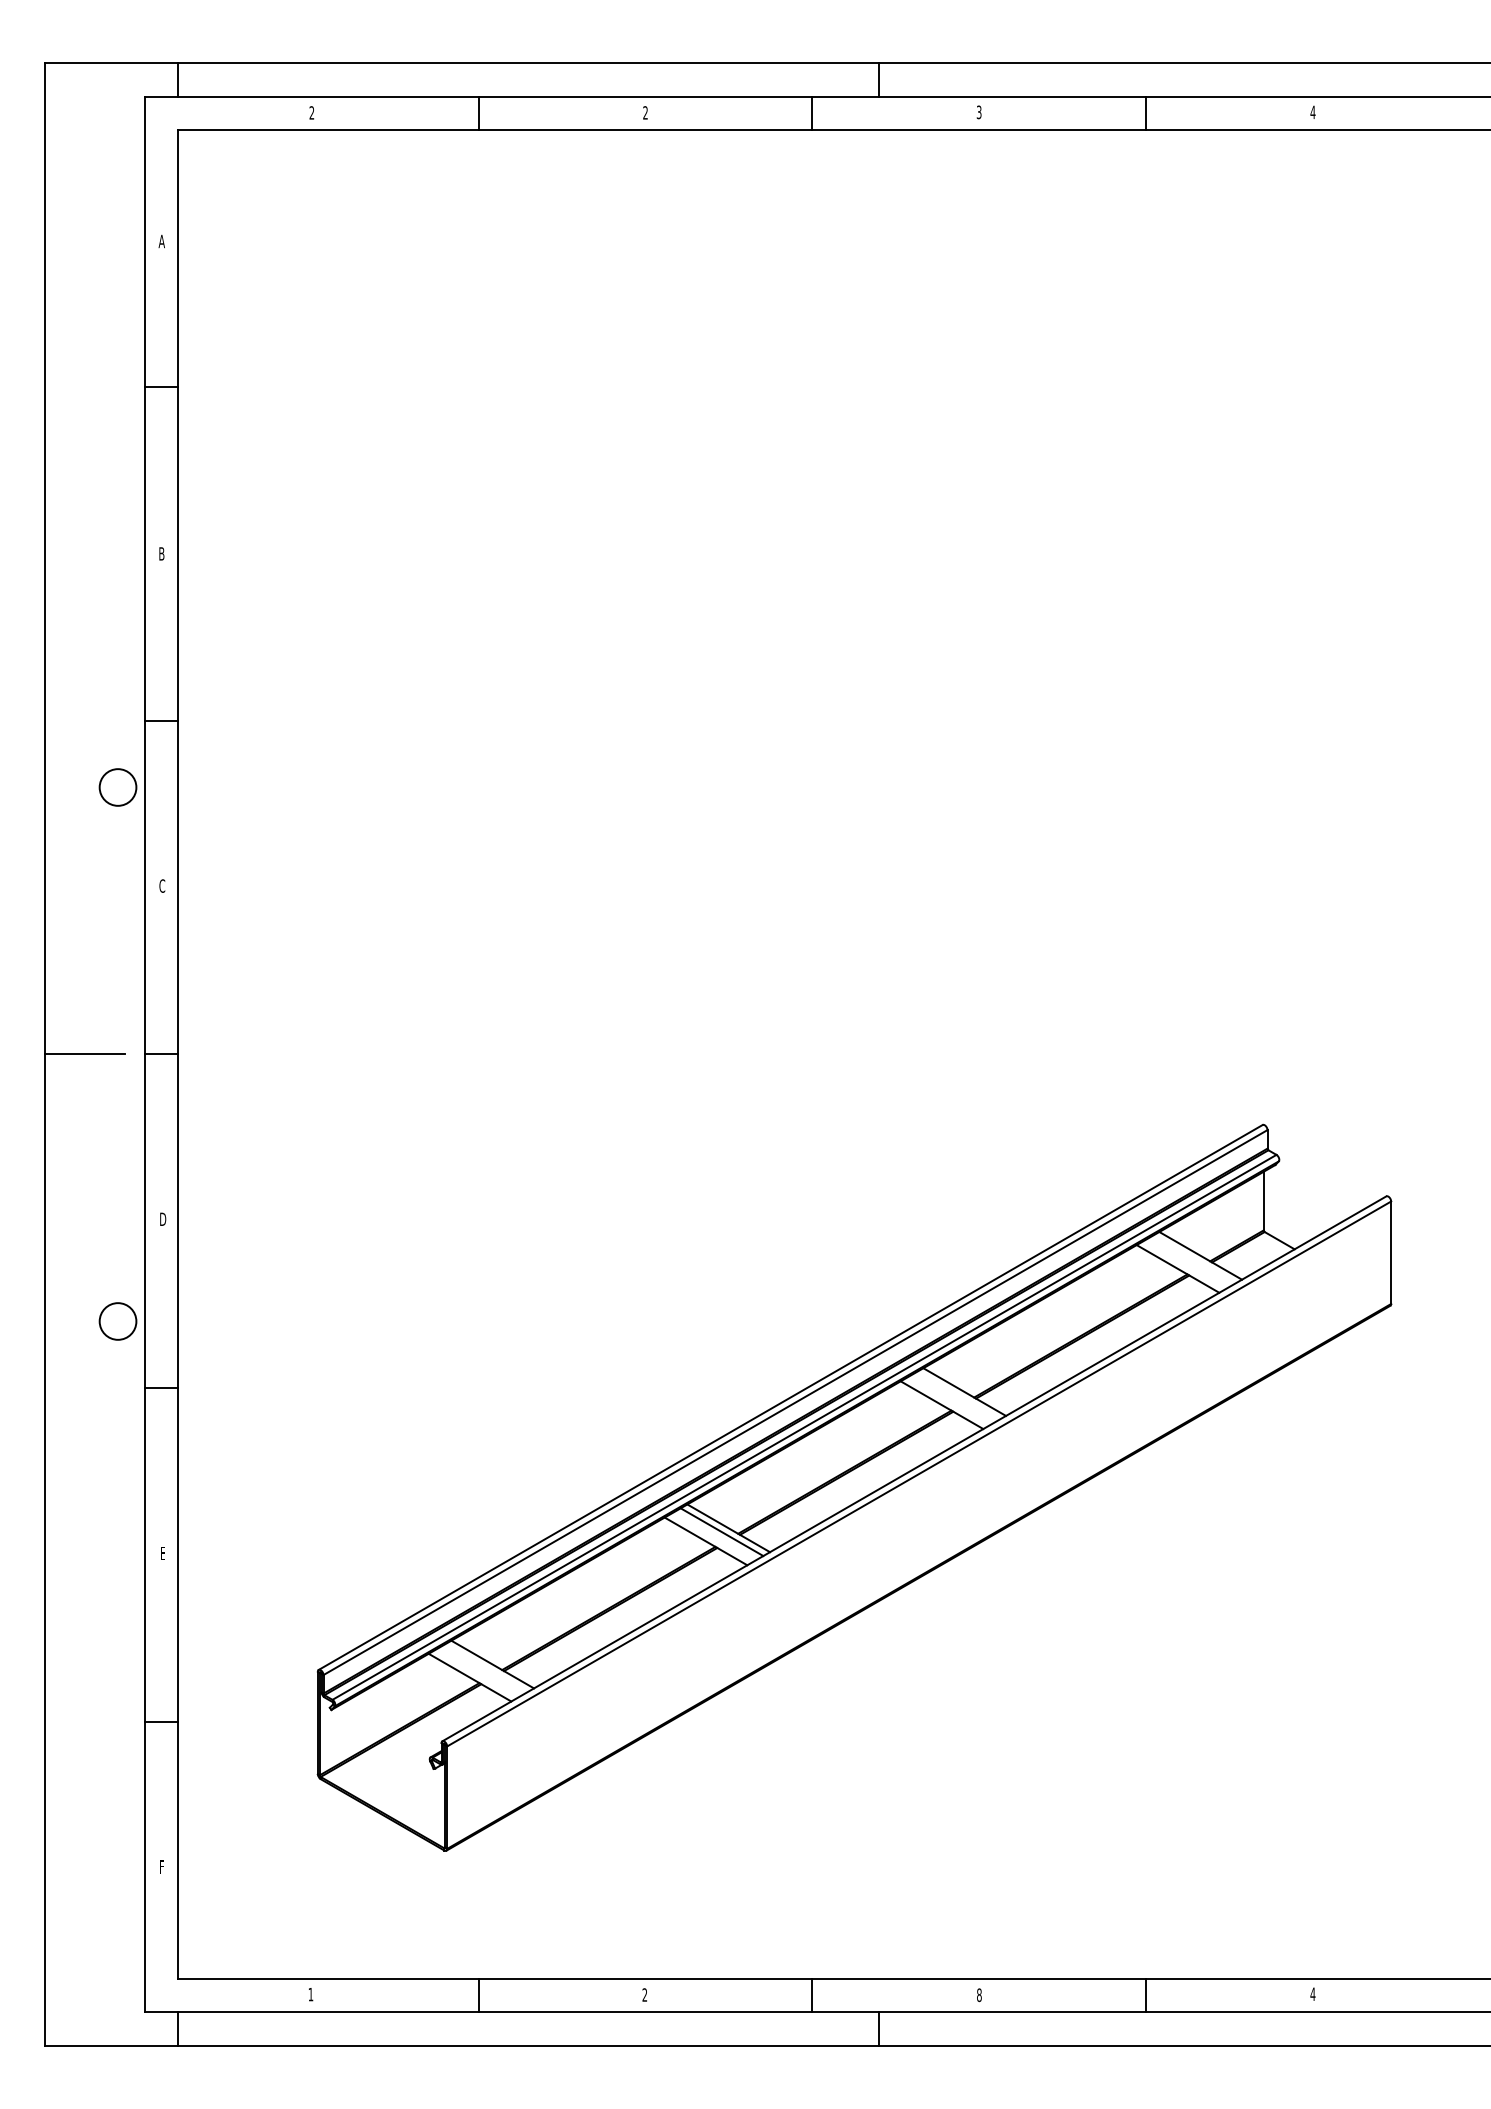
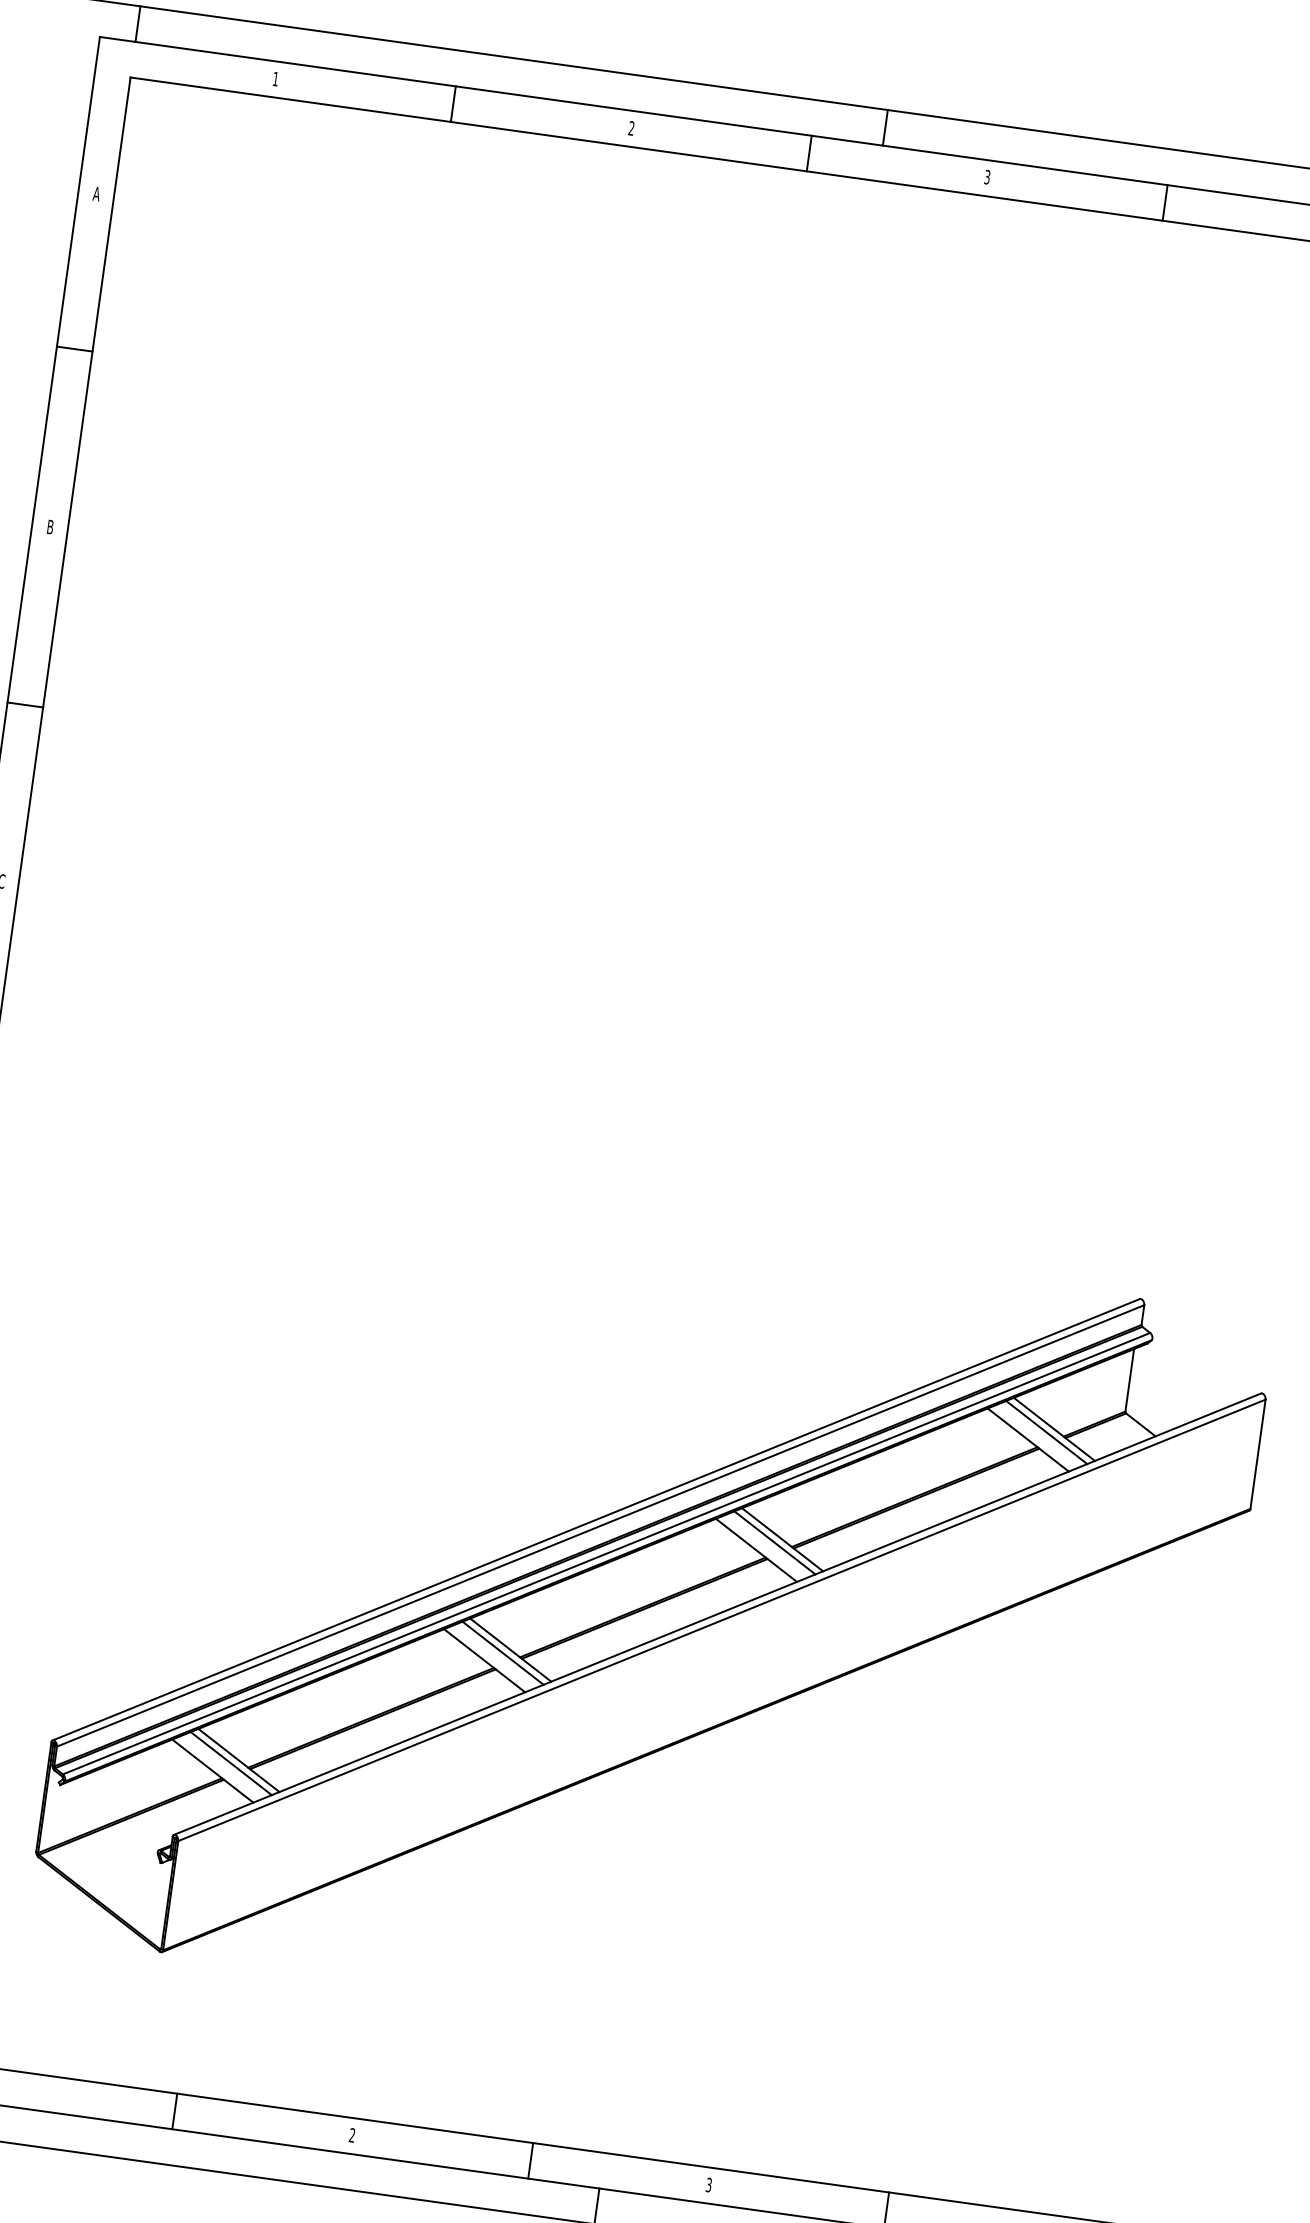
text: (311, 112) -> (275, 78), 2 -> 1
line: (1193, 1259) -> (1046, 1432), added
line: (957, 1395) -> (774, 1542), added
line: (485, 1668) -> (230, 1763), added
text: (979, 1994) -> (709, 2184), 8 -> 3

